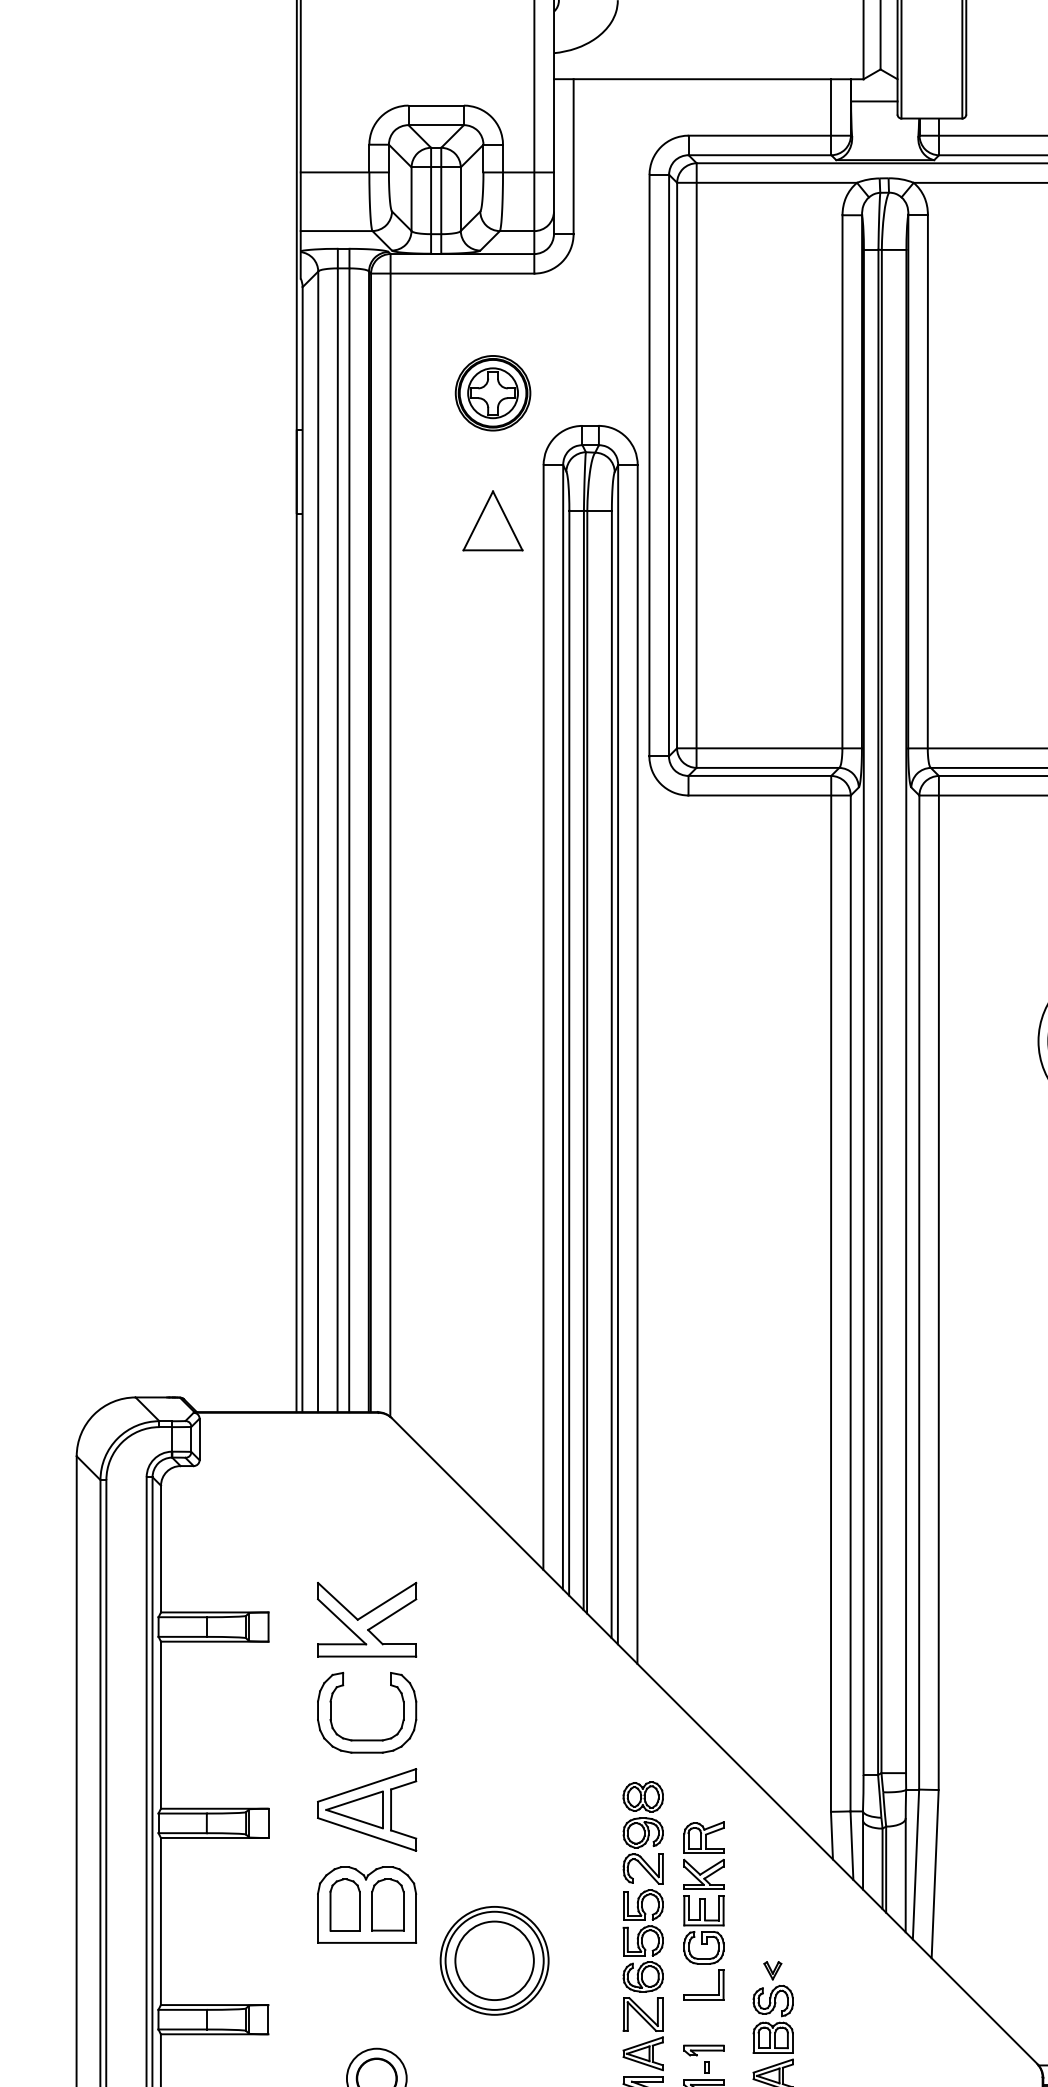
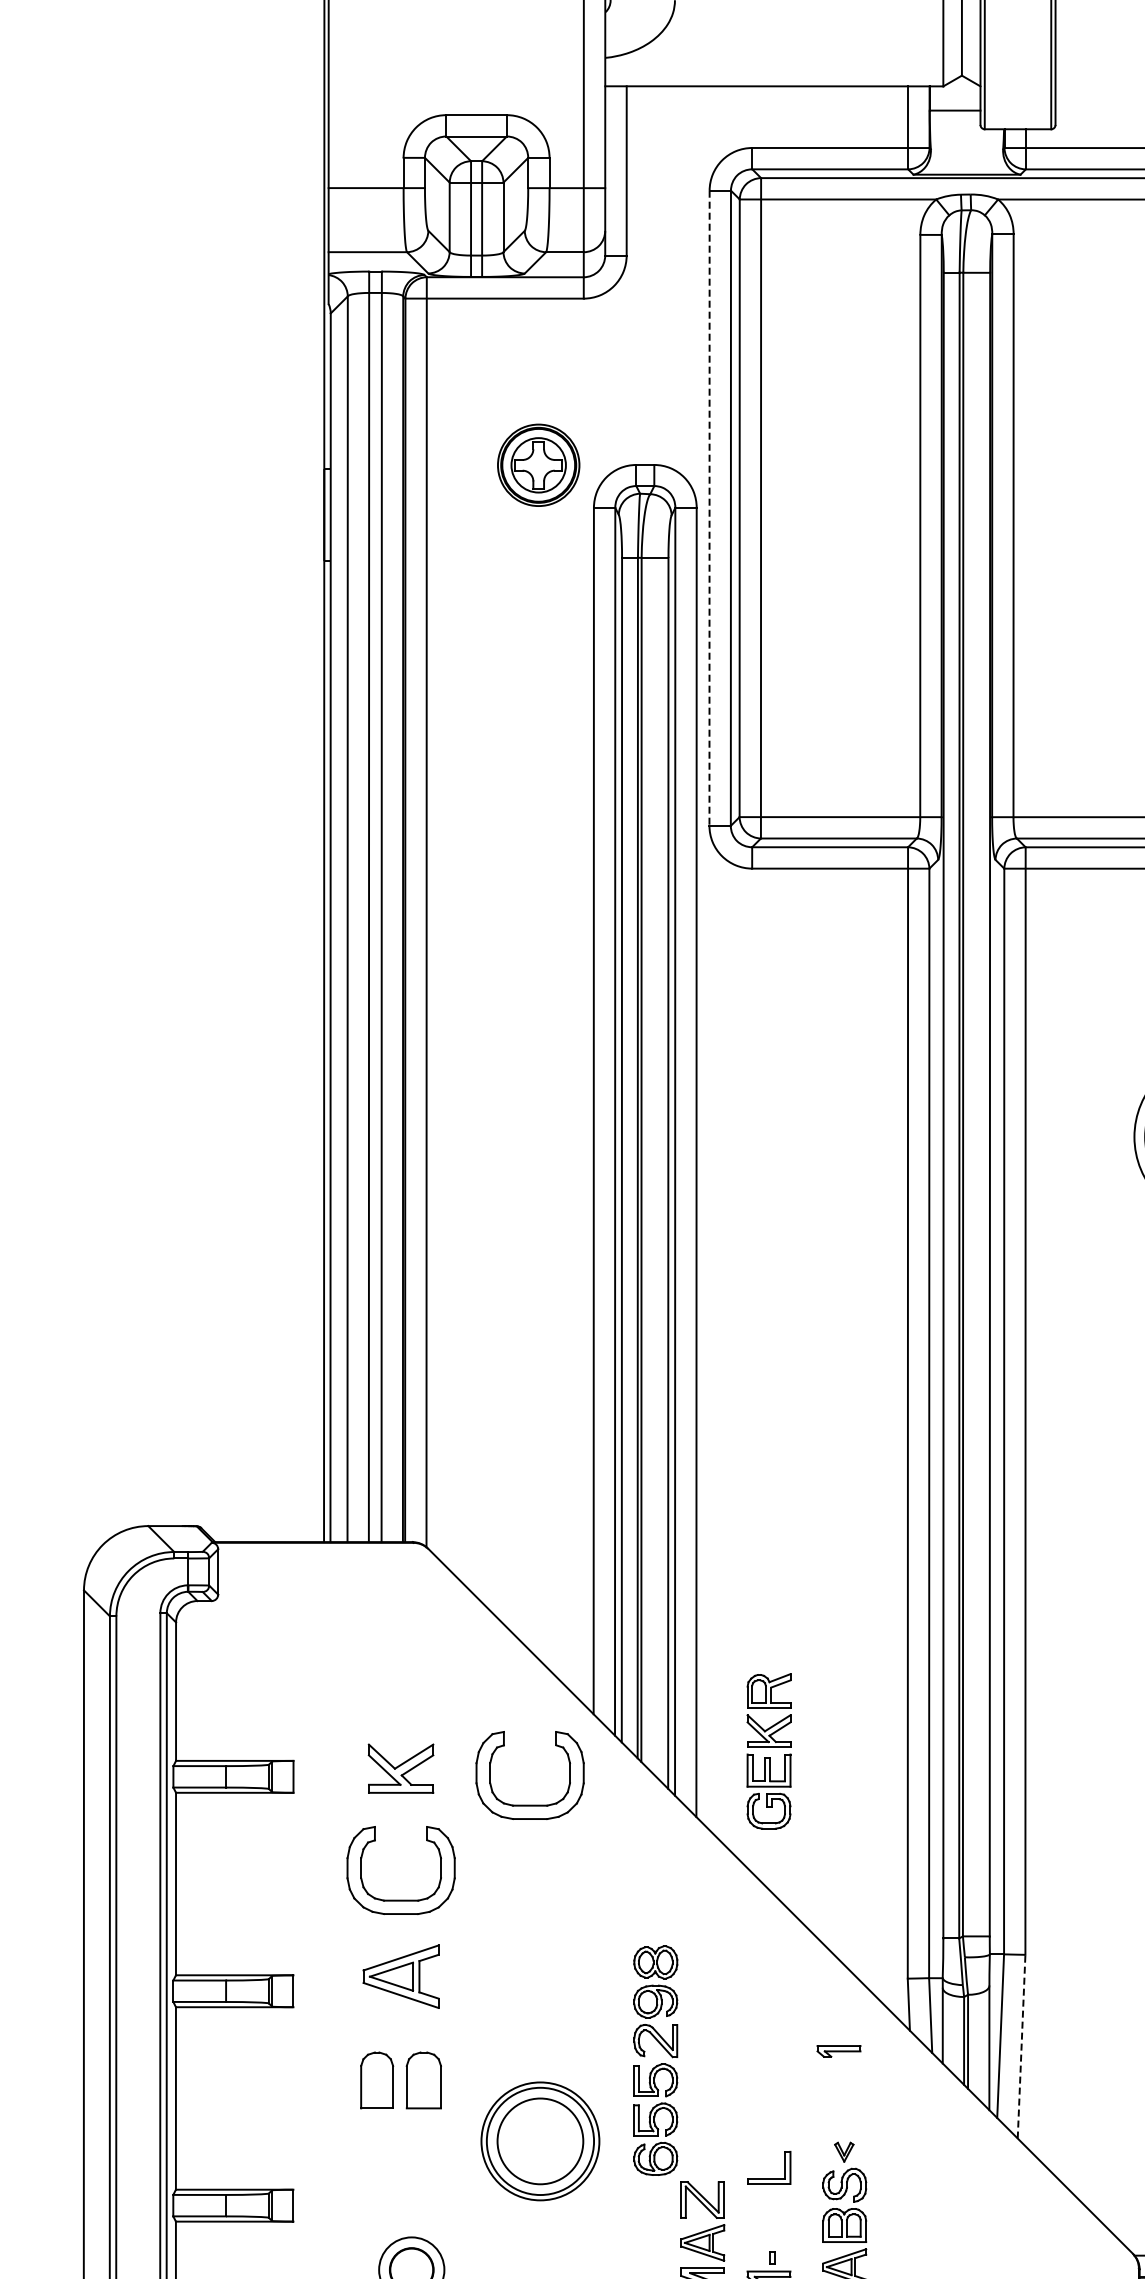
part: (492, 392) -> (538, 464), moved
line: (649, 465) -> (709, 508), solid -> dashed
part: (492, 520) -> (538, 568), removed
part: (366, 1619) -> (400, 1768), size x0.6
part: (484, 1652) -> (529, 1804), added
part: (366, 1809) -> (400, 1976), size x0.7
line: (935, 1873) -> (1021, 2046), solid -> dashed
part: (643, 1886) -> (655, 2060), moved
part: (703, 1893) -> (768, 1751), moved
part: (366, 1905) -> (400, 2080), removed
part: (703, 2050) -> (838, 2051), moved

